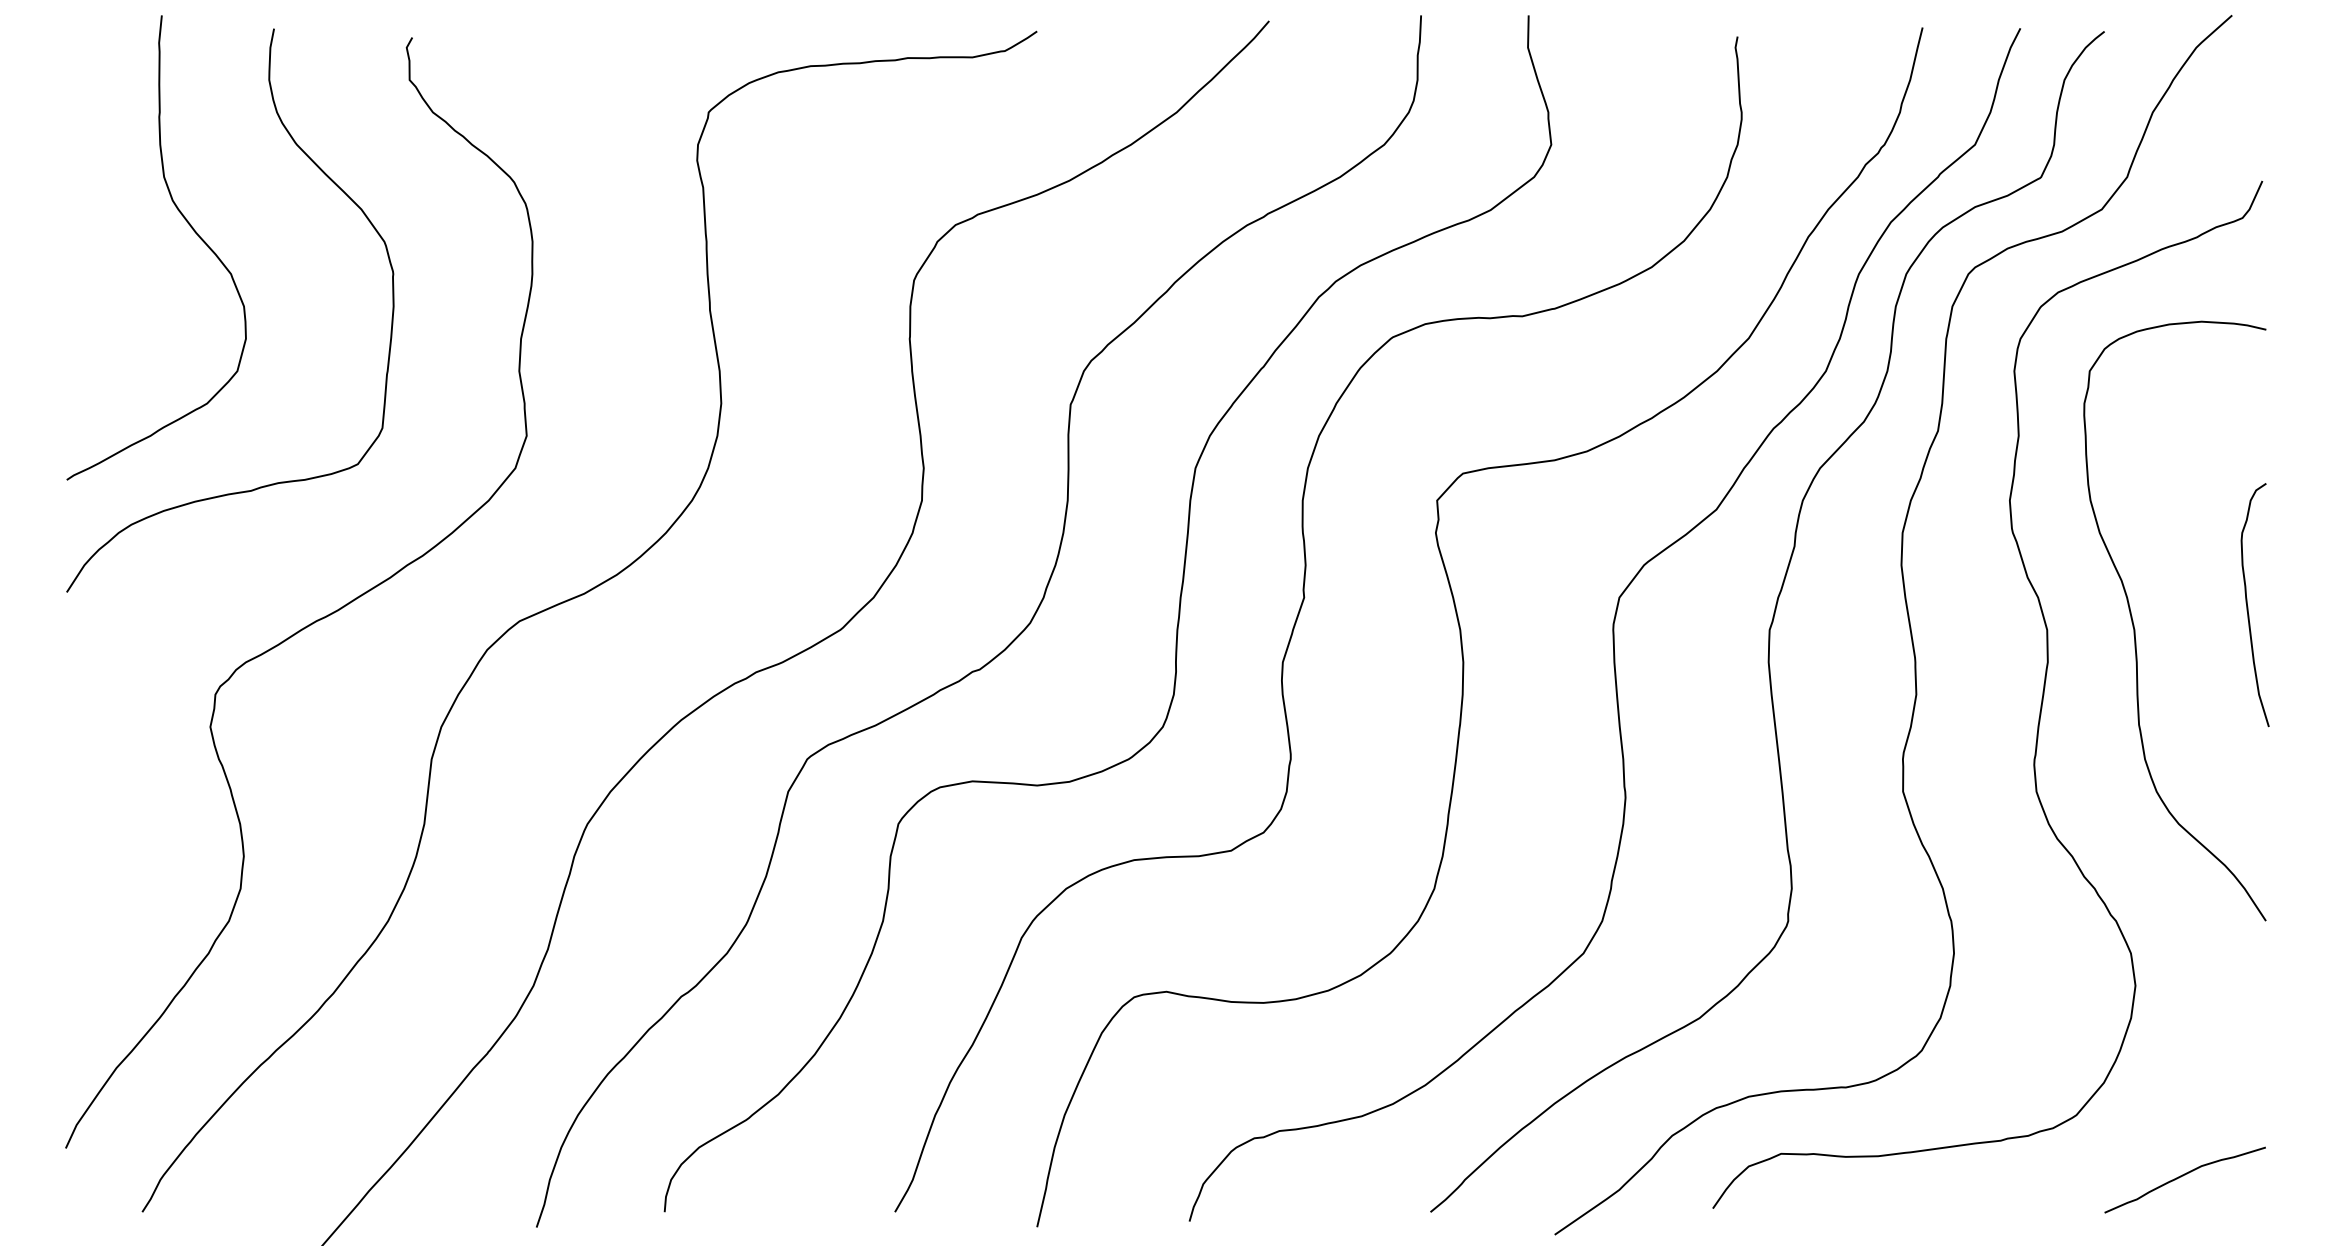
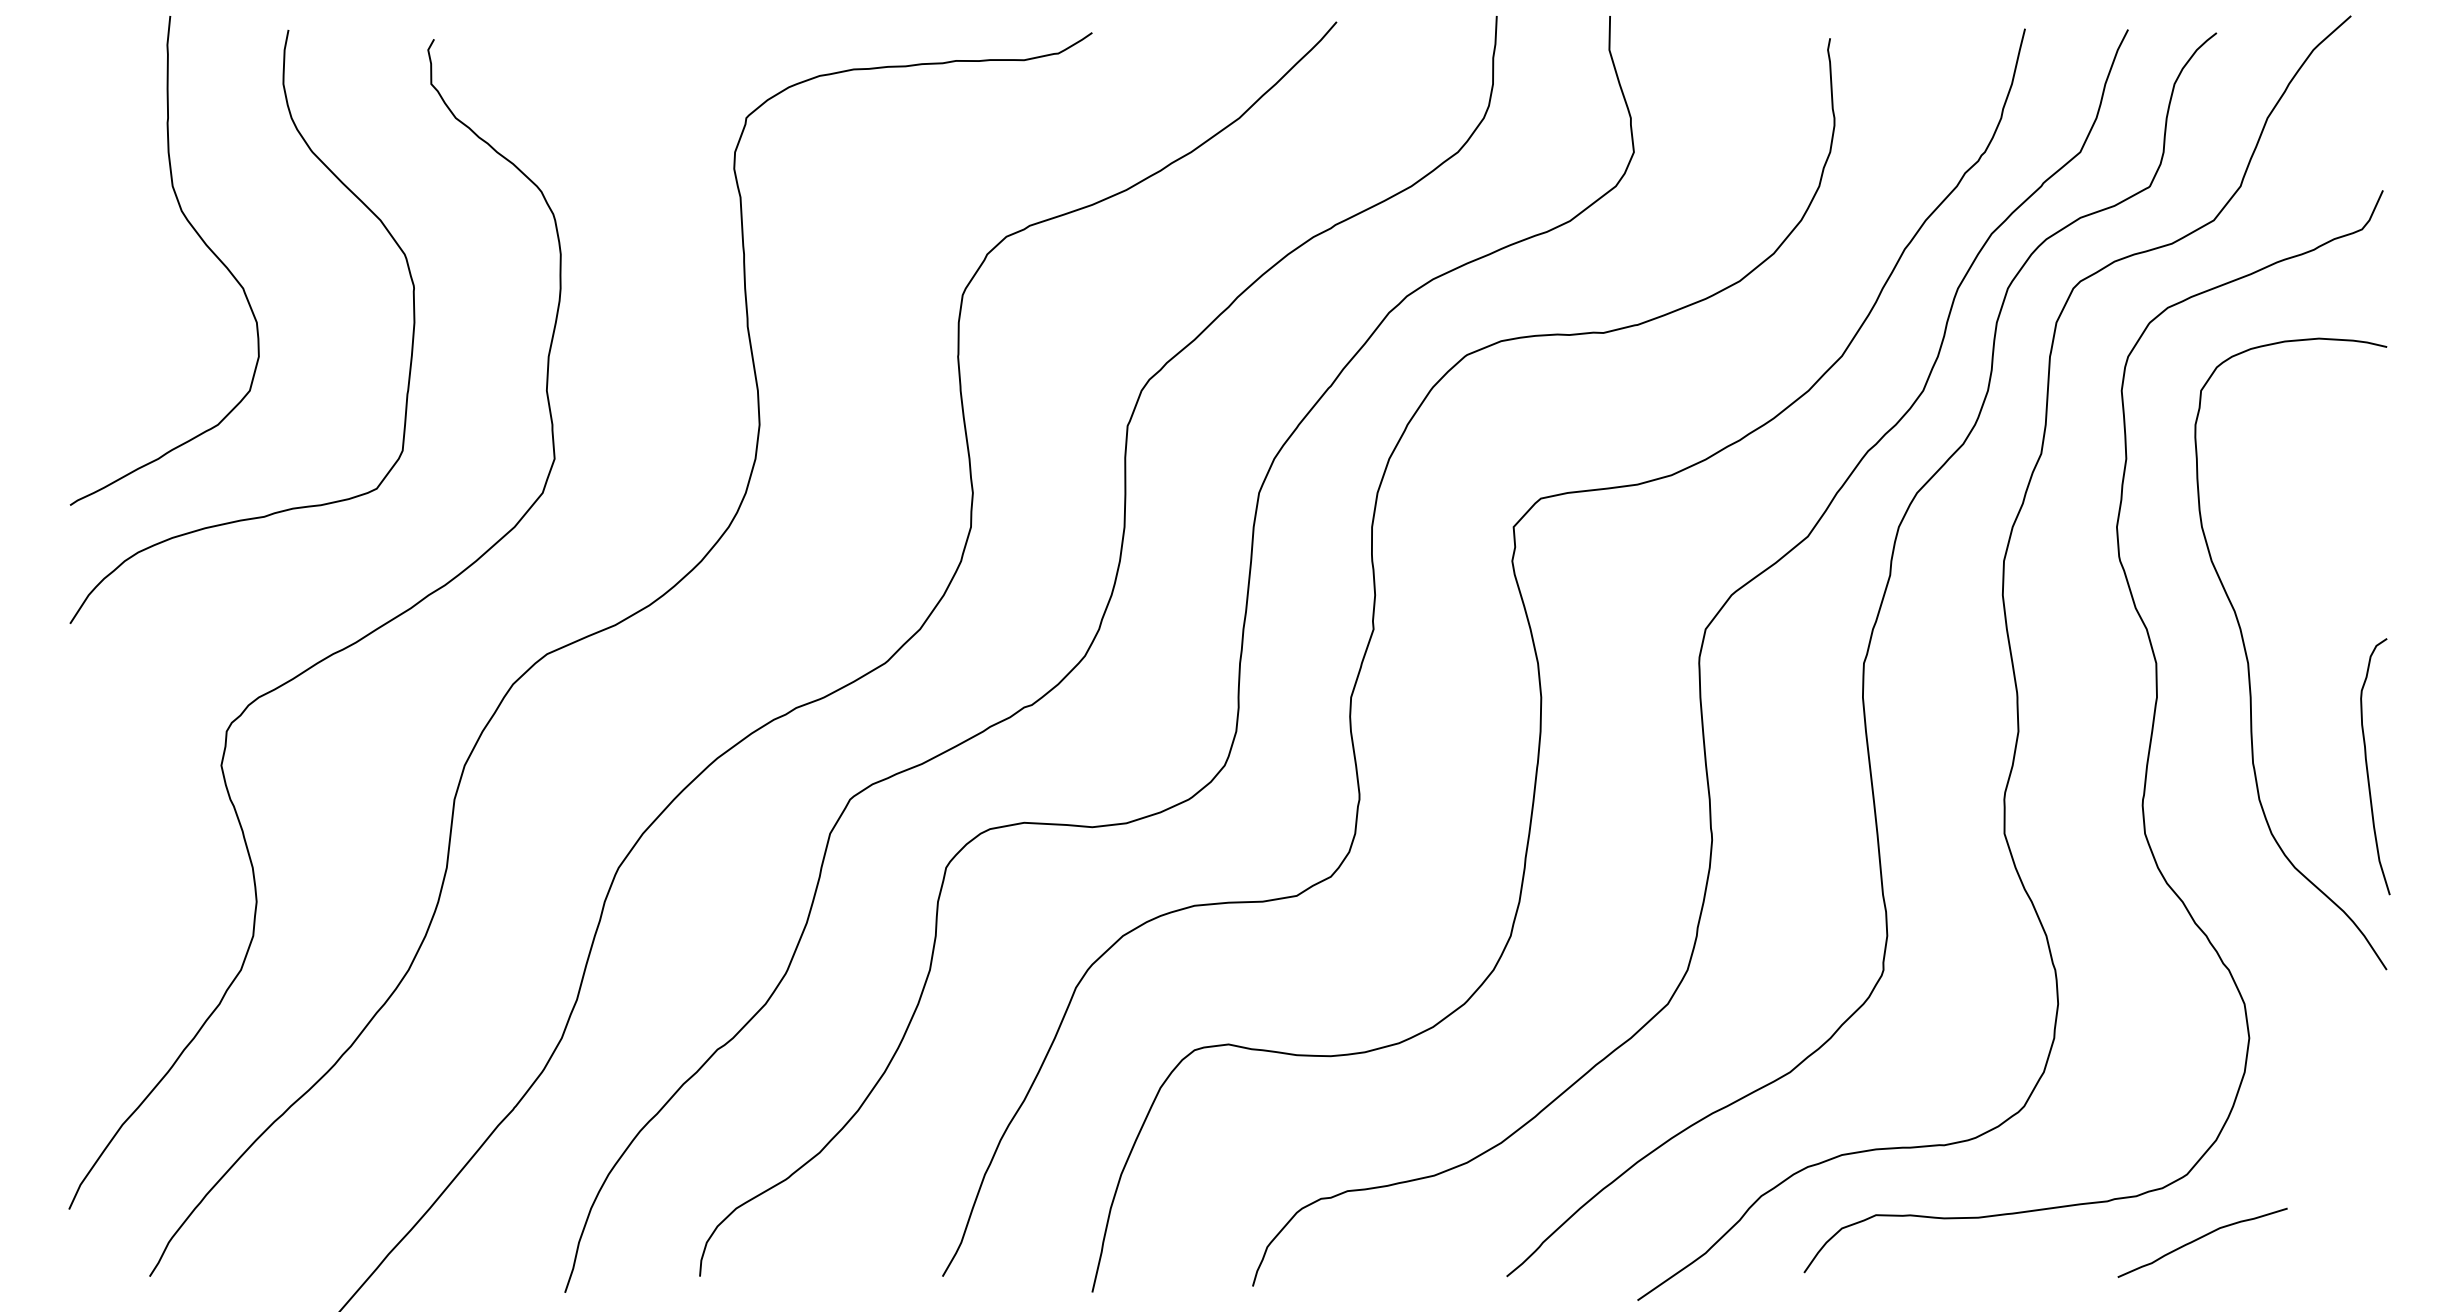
curve: (2248, 606) -> (2368, 768), moved
curve: (2183, 1176) -> (2200, 1239), moved

